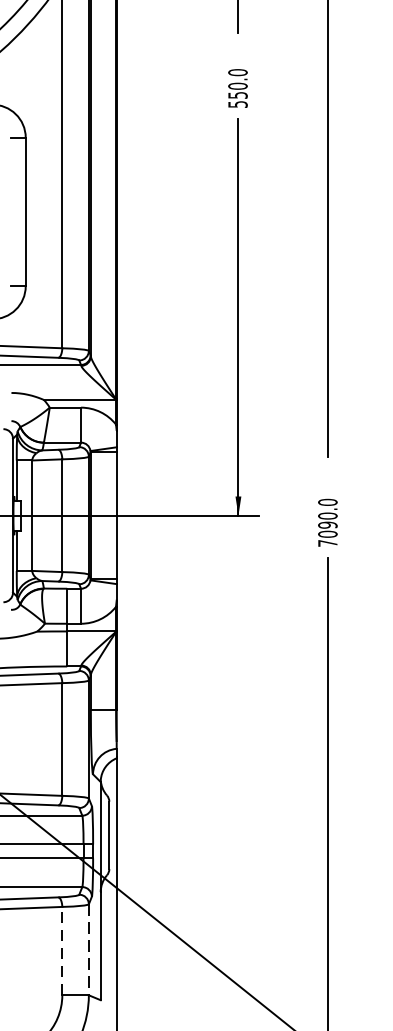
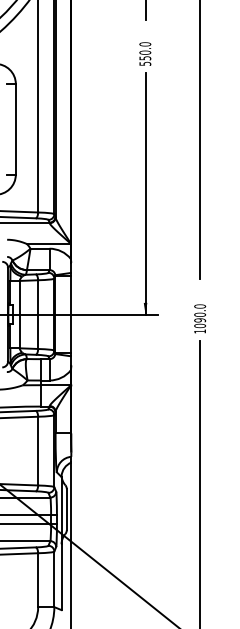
text: (326, 543) -> (199, 331), 7090.0 -> 1090.0
line: (89, 949) -> (54, 579), dashed -> solid
line: (62, 951) -> (38, 580), dashed -> solid

